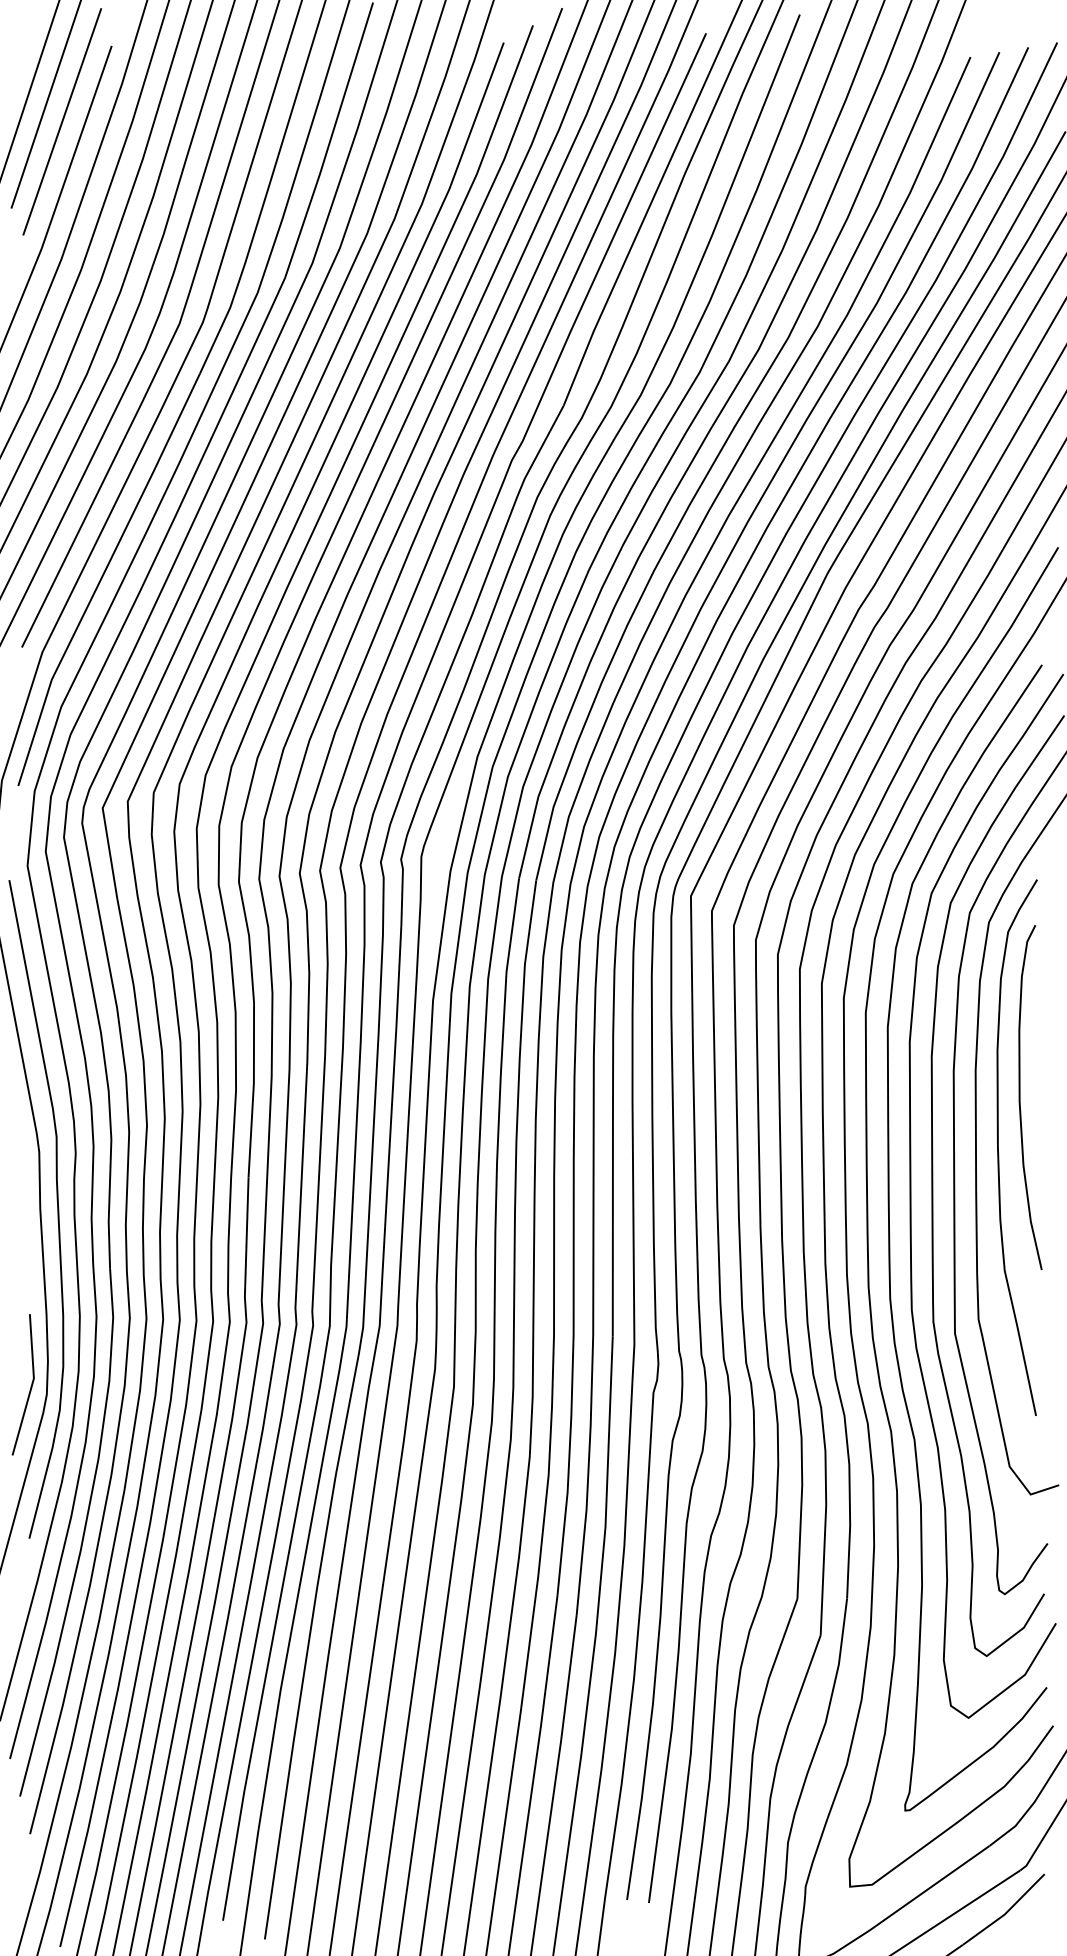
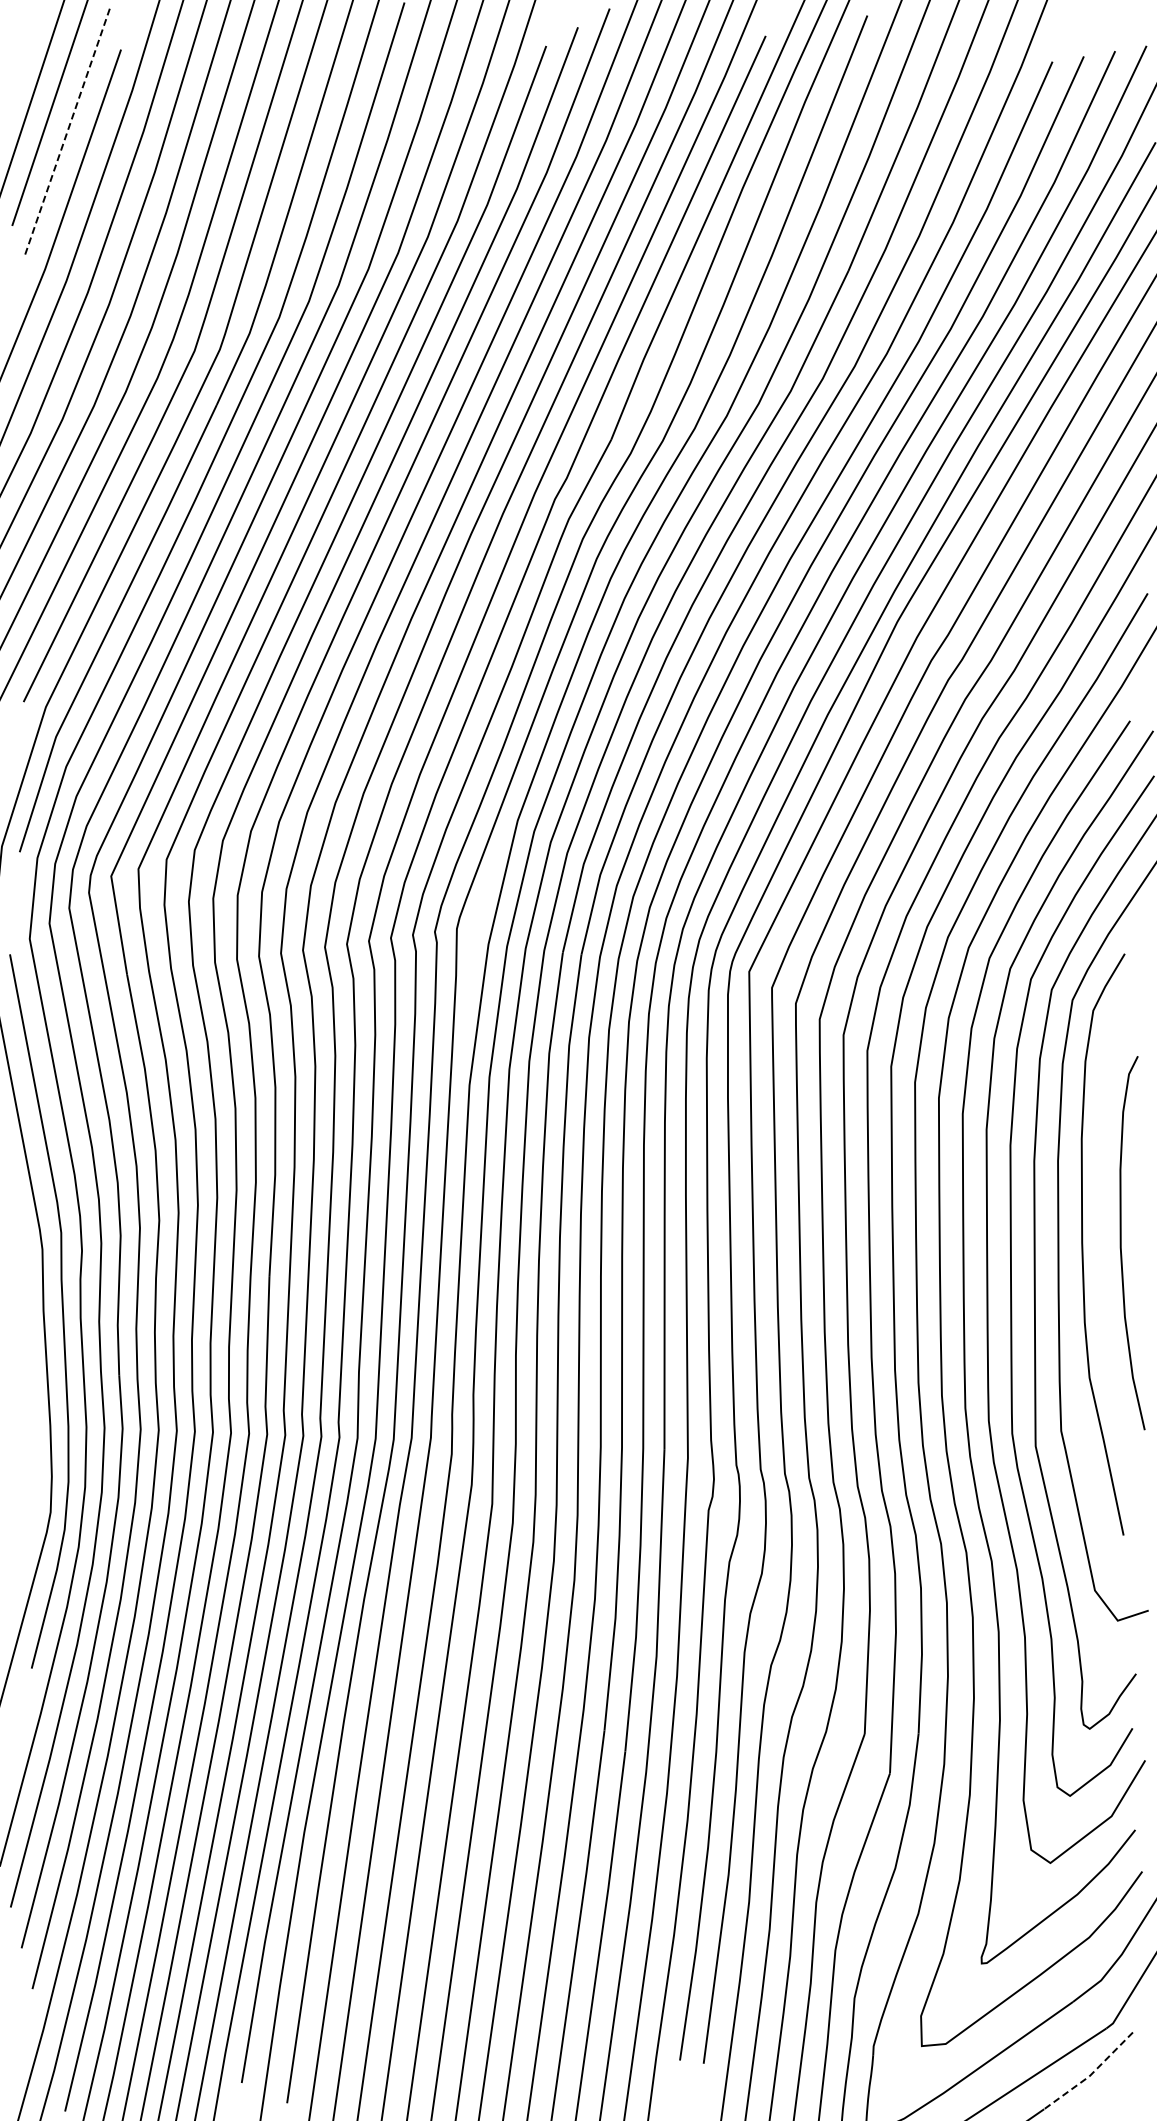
line: (62, 122) -> (67, 132), solid -> dashed
curve: (1020, 1097) -> (1121, 1243), moved
line: (30, 1388) -> (32, 1505), removed
line: (1005, 1912) -> (1090, 2074), solid -> dashed

